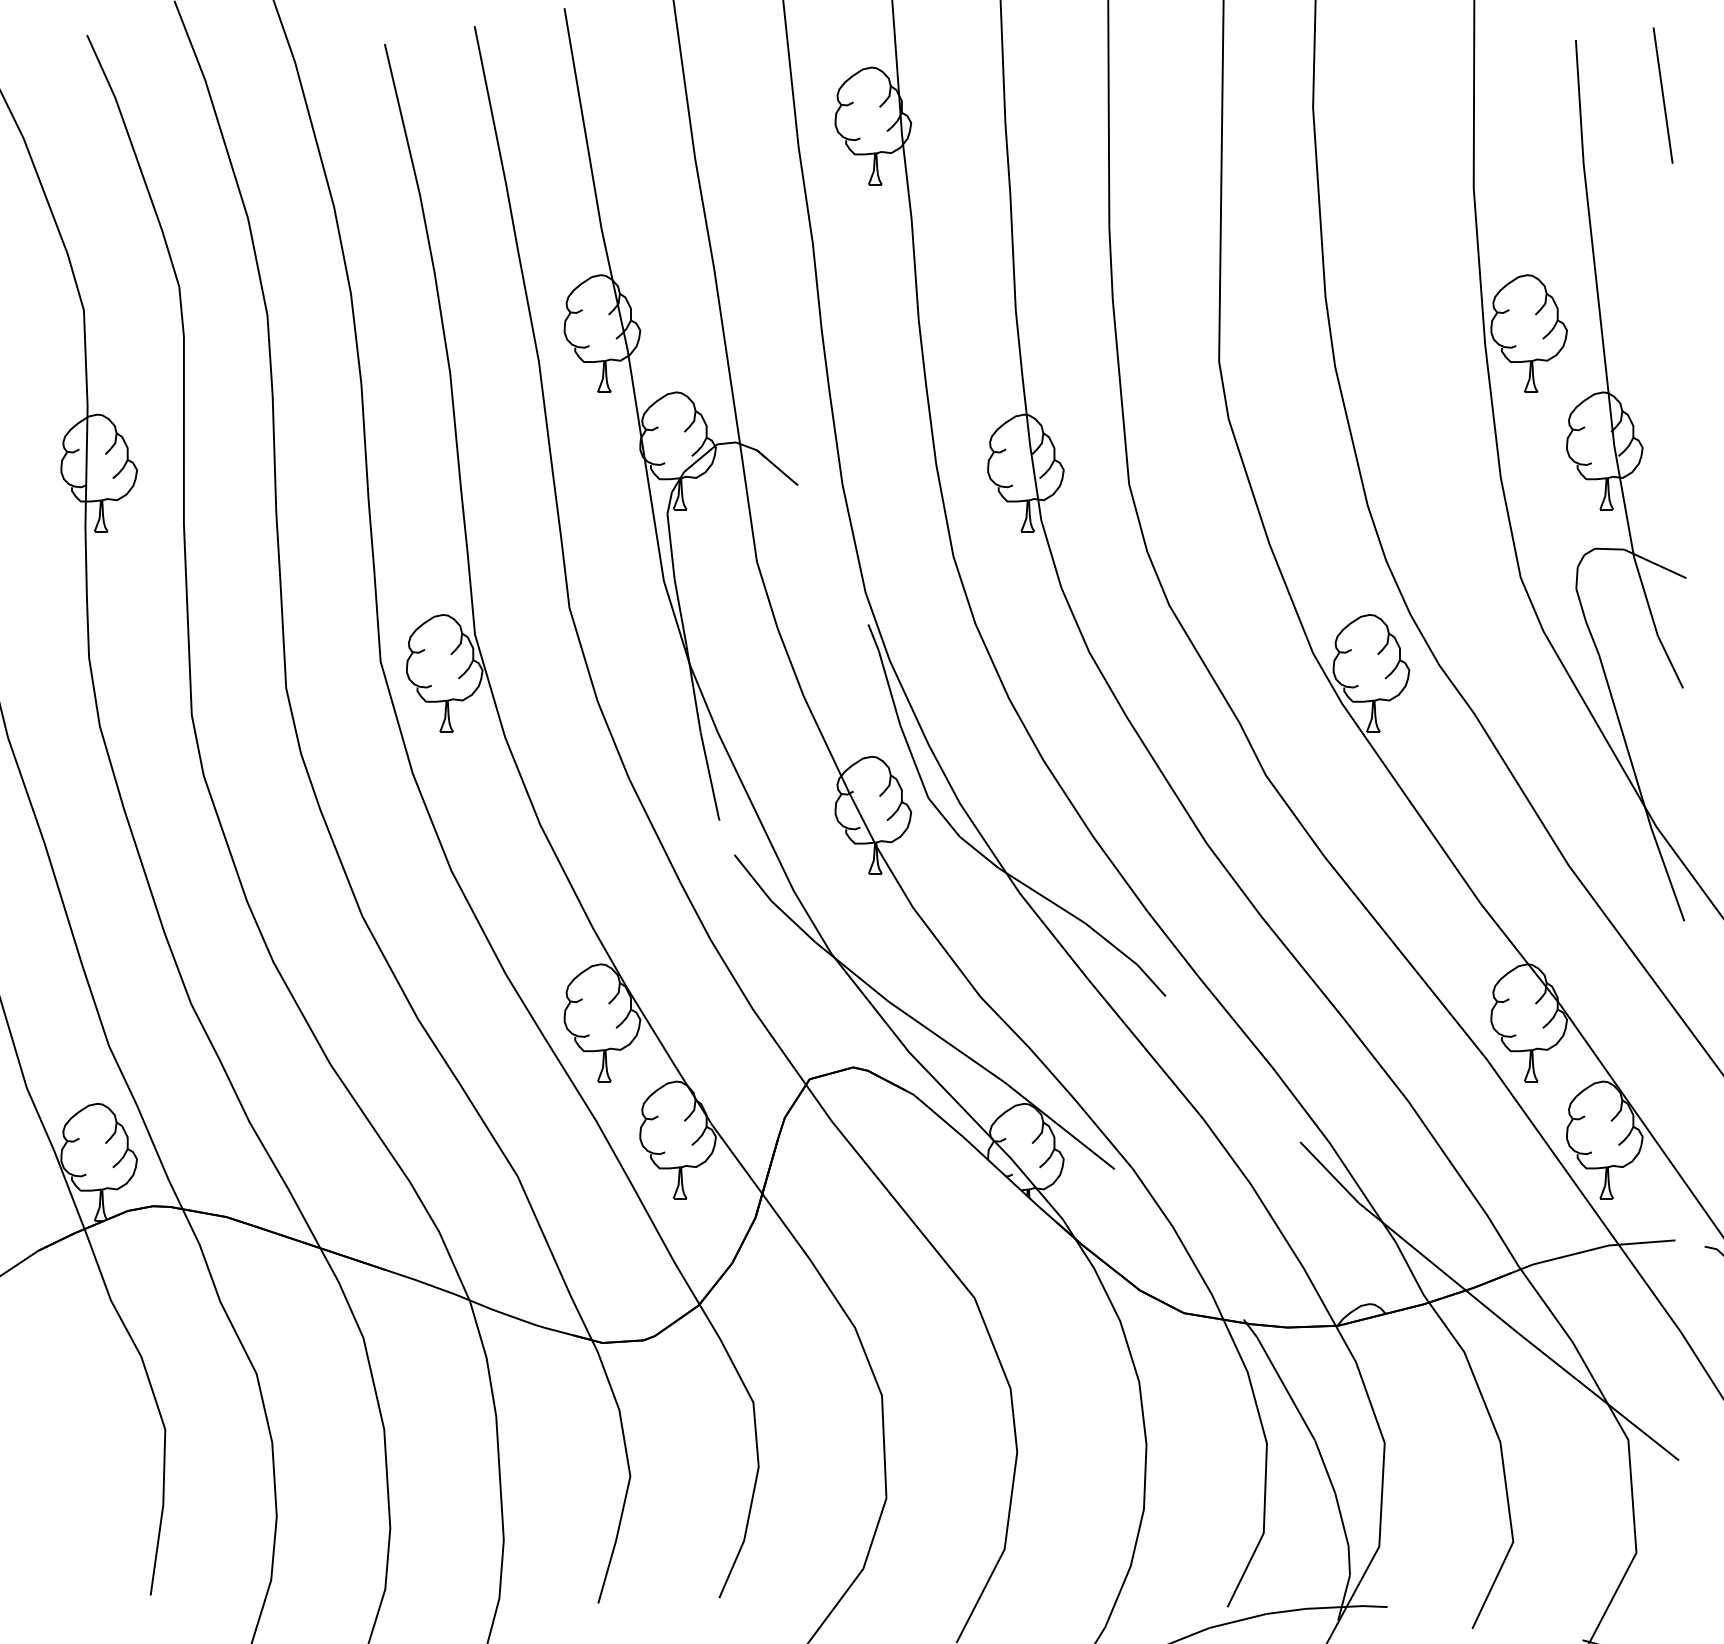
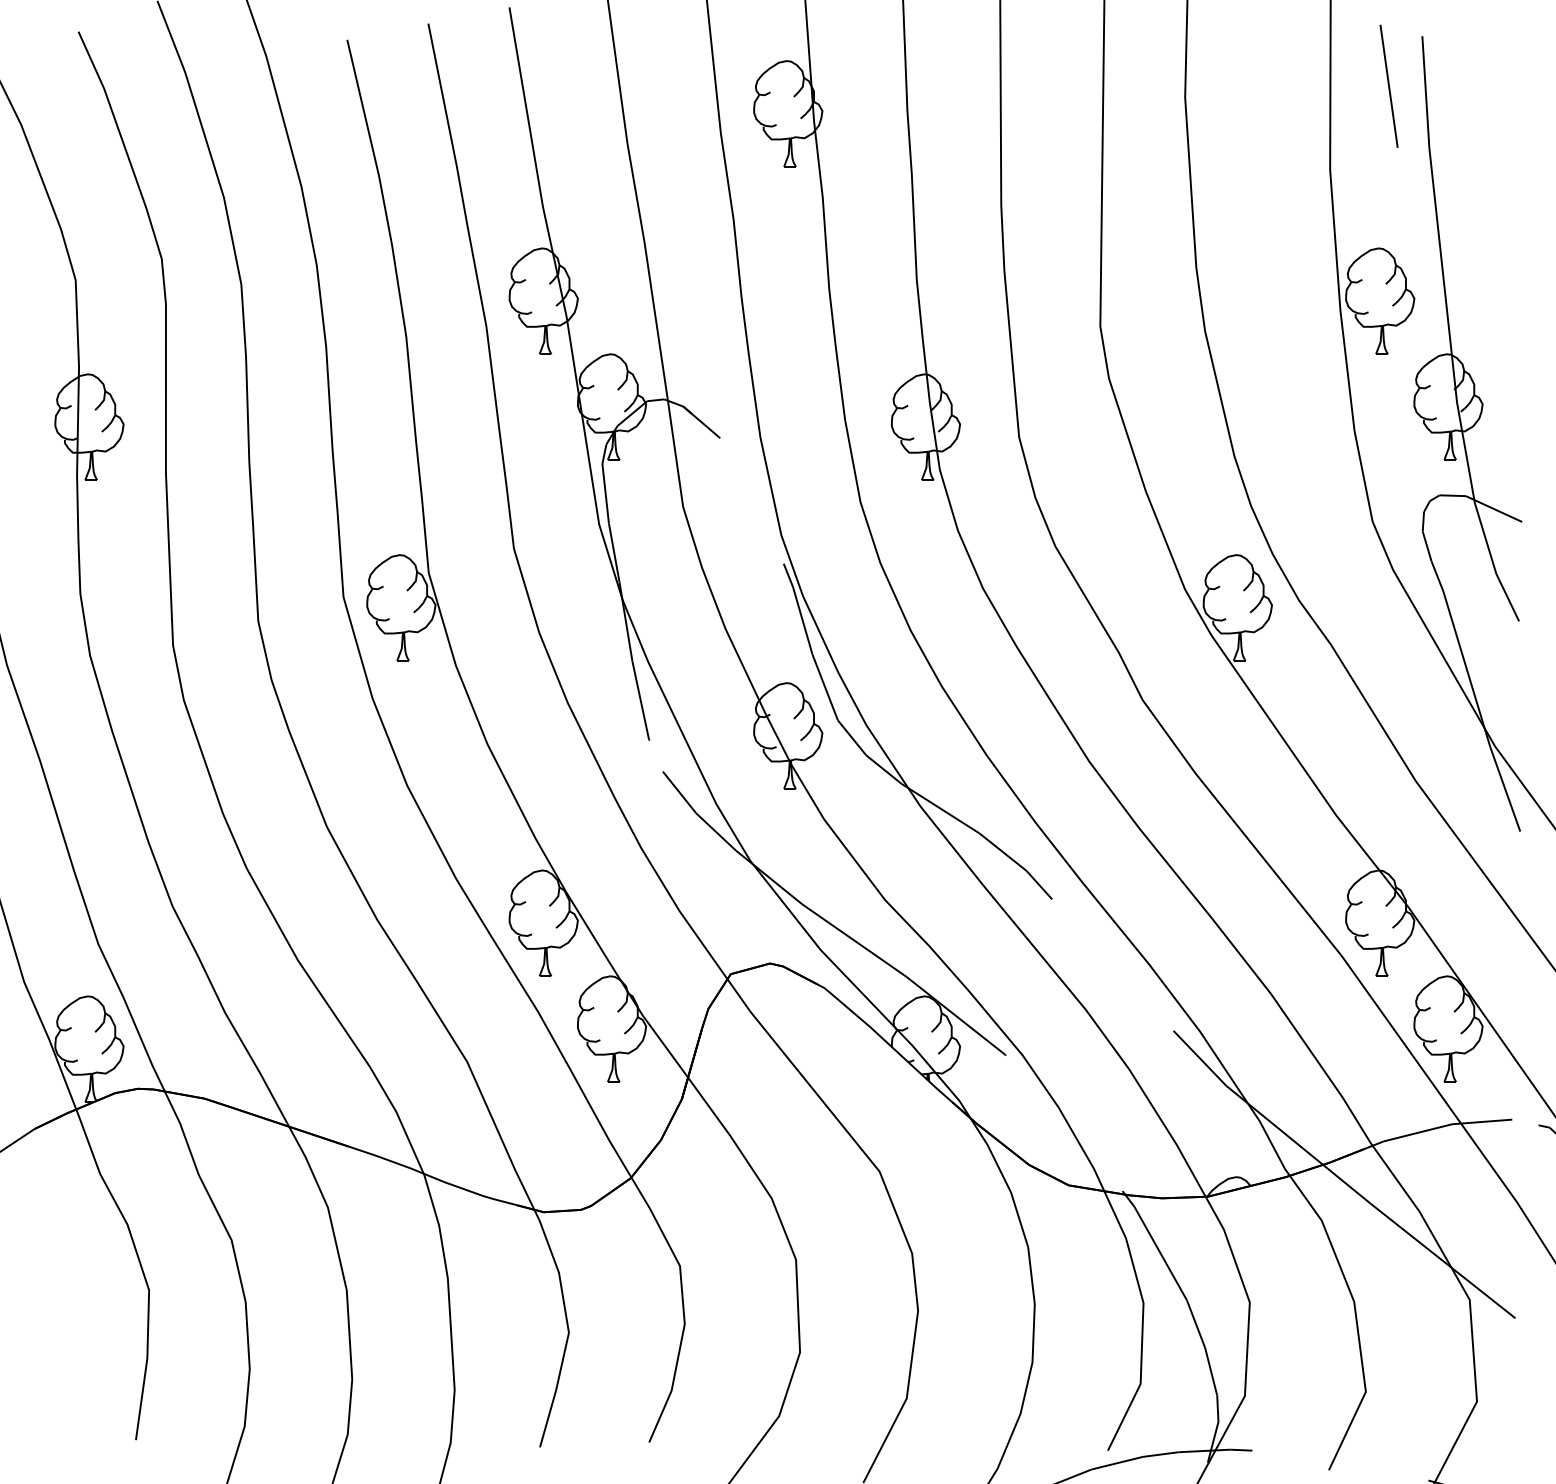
line: (1662, 94) -> (1388, 85), moved

